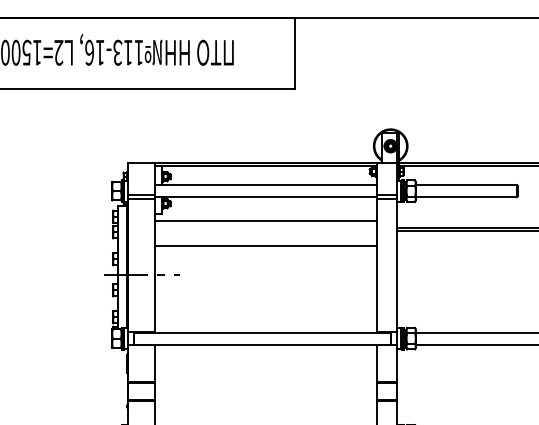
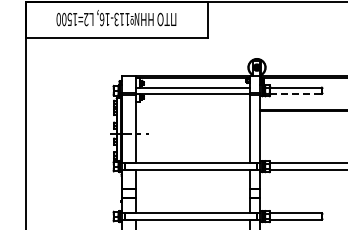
line: (465, 196) -> (295, 93), solid -> dashed
line: (265, 219) -> (192, 105), removed
line: (265, 245) -> (192, 118), removed

